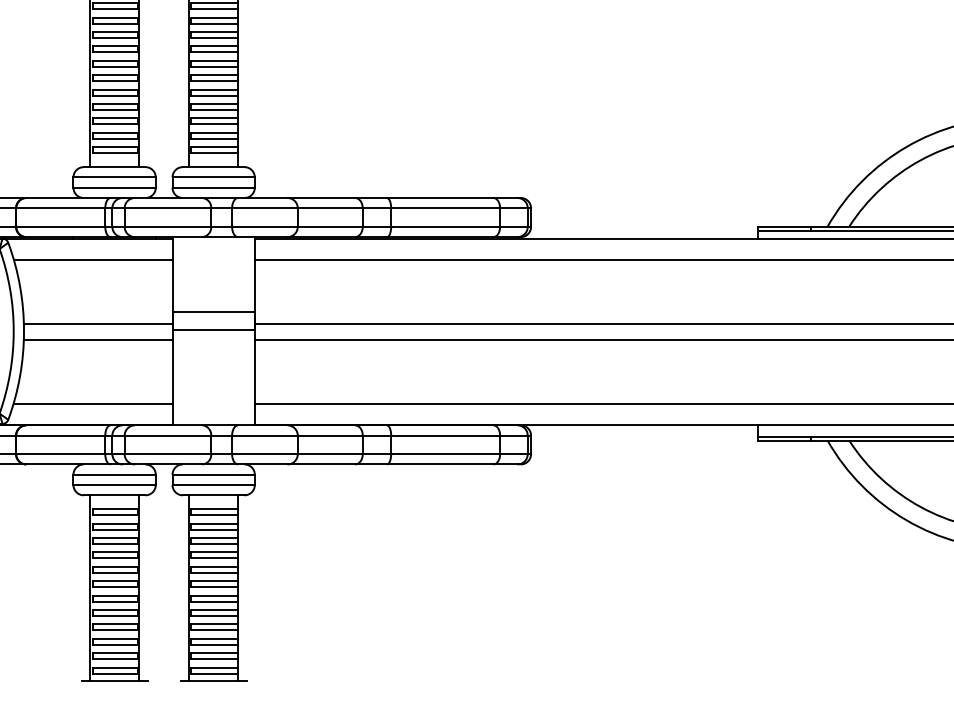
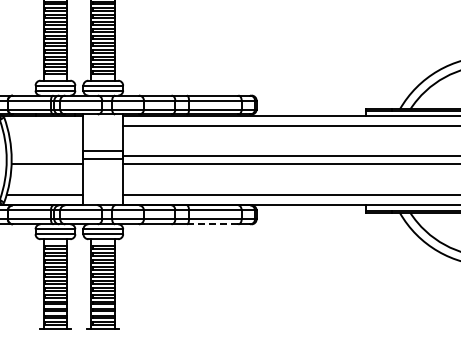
line: (91, 259) -> (44, 125), removed
line: (98, 324) -> (47, 156), removed
line: (439, 464) -> (212, 224), solid -> dashed

